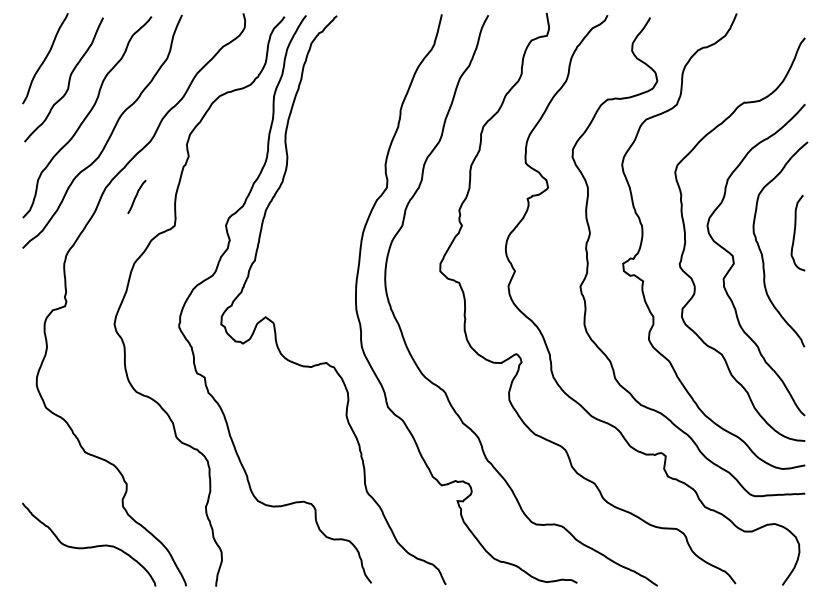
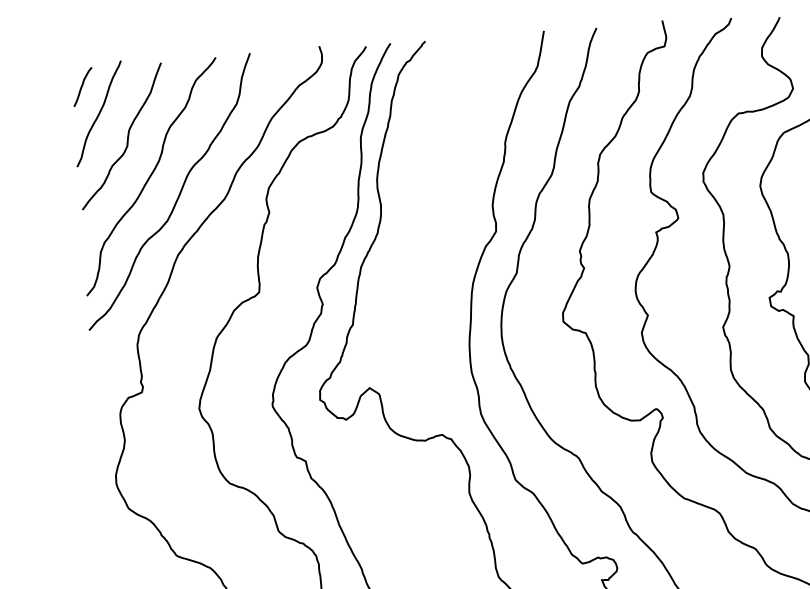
curve: (136, 196) -> (82, 86), moved

